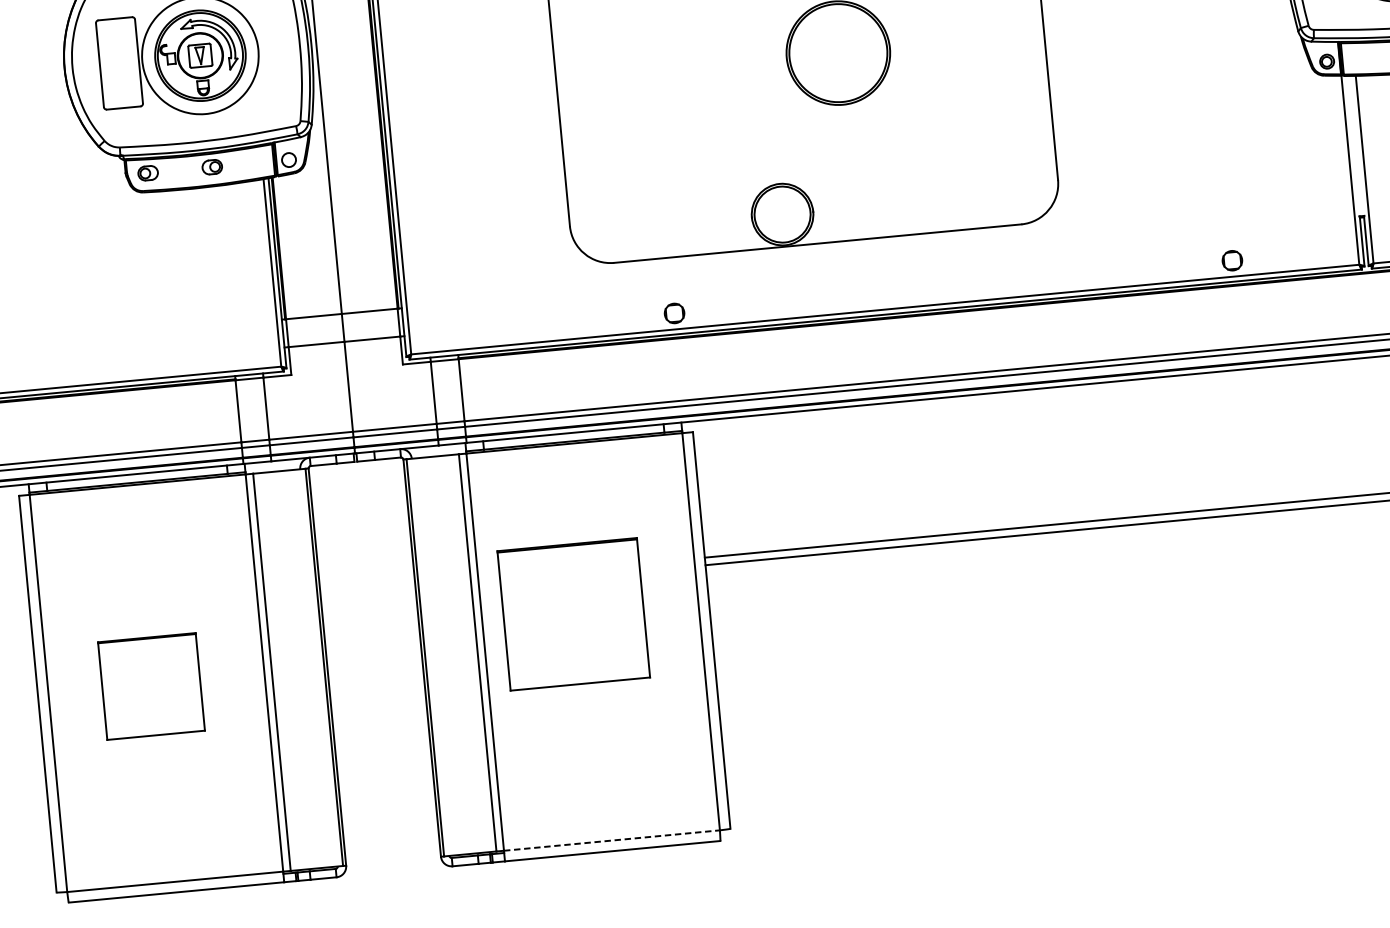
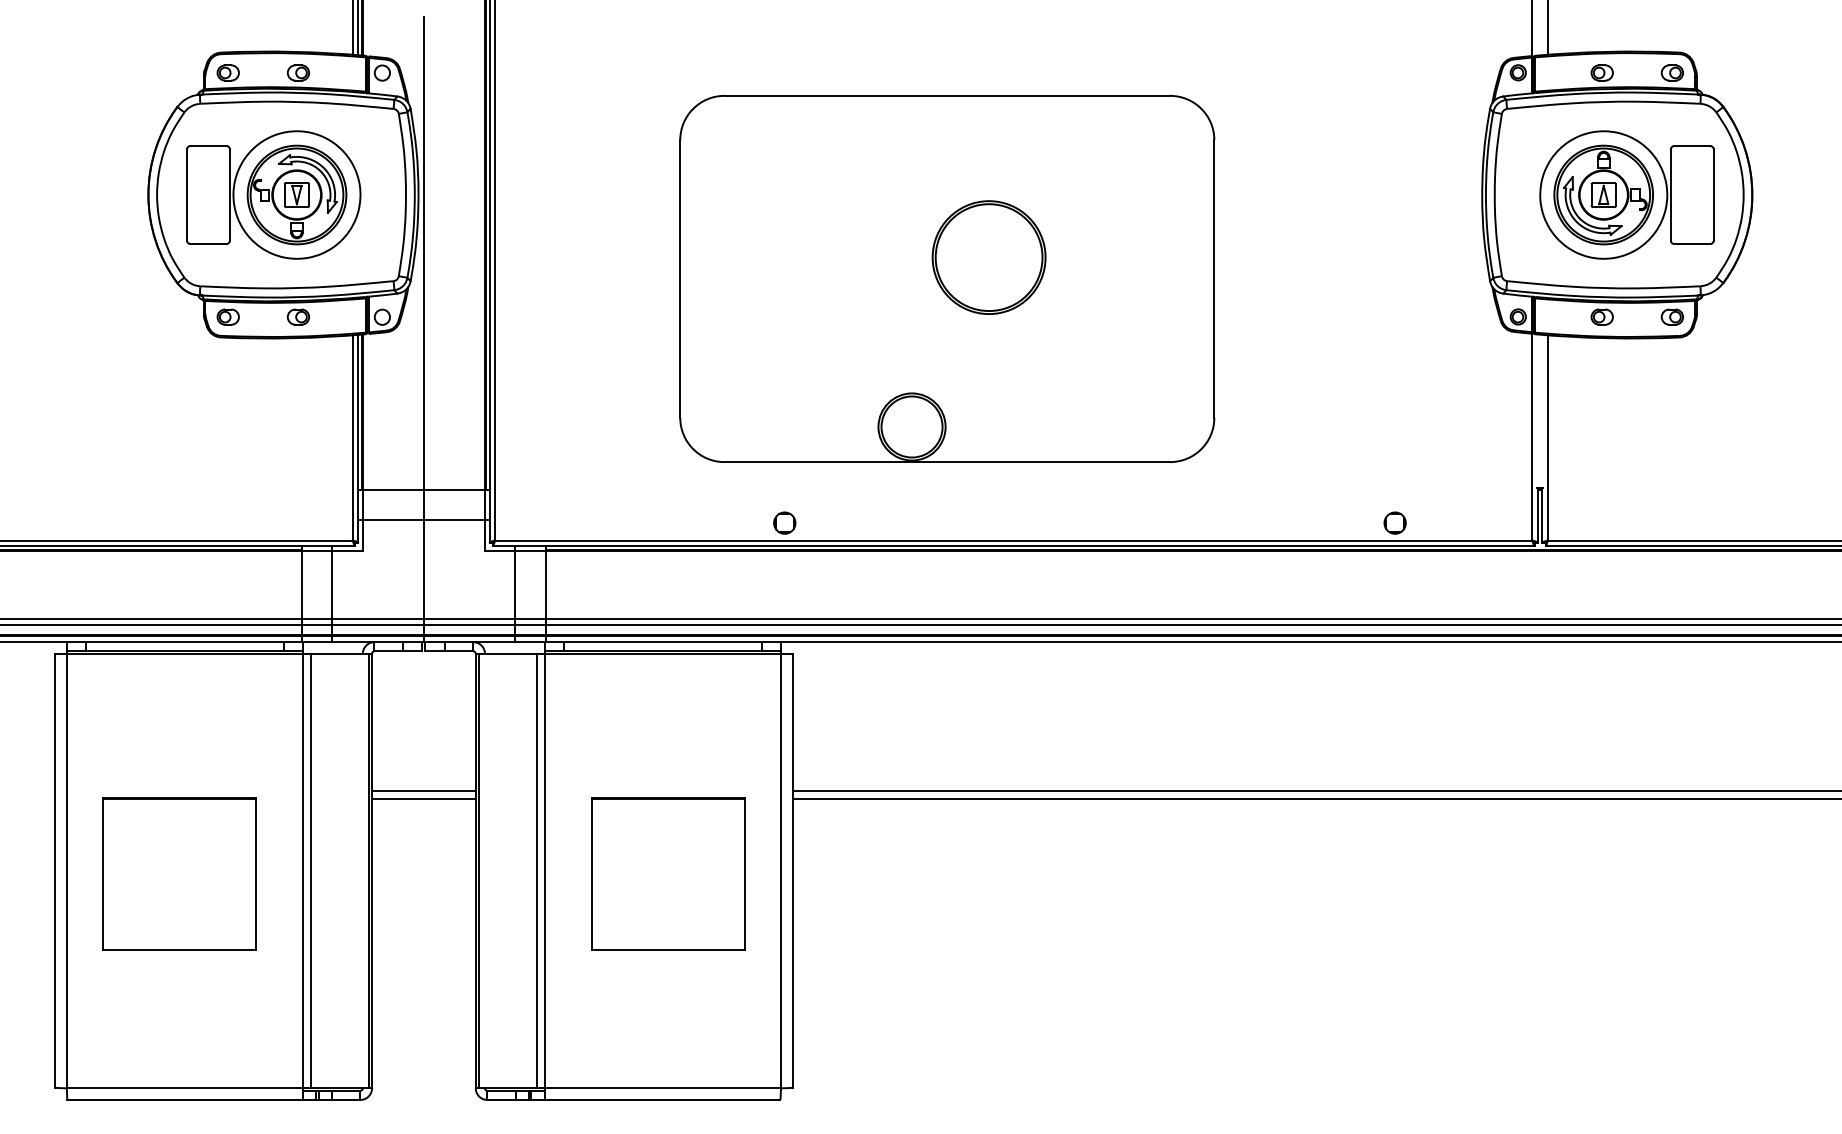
line: (367, 589) -> (423, 791), added
line: (368, 597) -> (423, 799), added
part: (573, 613) -> (668, 873), moved
part: (151, 685) -> (179, 873), size x1.43
line: (612, 840) -> (663, 1088), dashed -> solid

